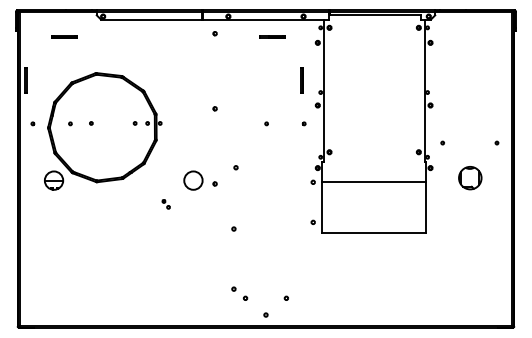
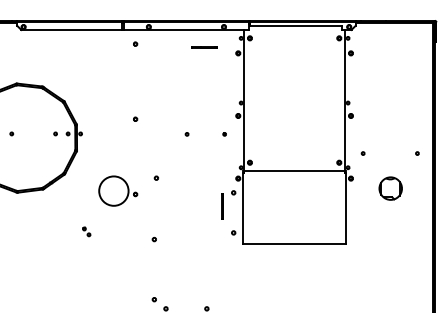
line: (272, 36) -> (203, 46), moved
line: (301, 80) -> (221, 206), moved
circle: (193, 180) -> (113, 190), size x1.6
line: (373, 182) -> (293, 170), moved
part: (165, 204) -> (85, 231), moved

